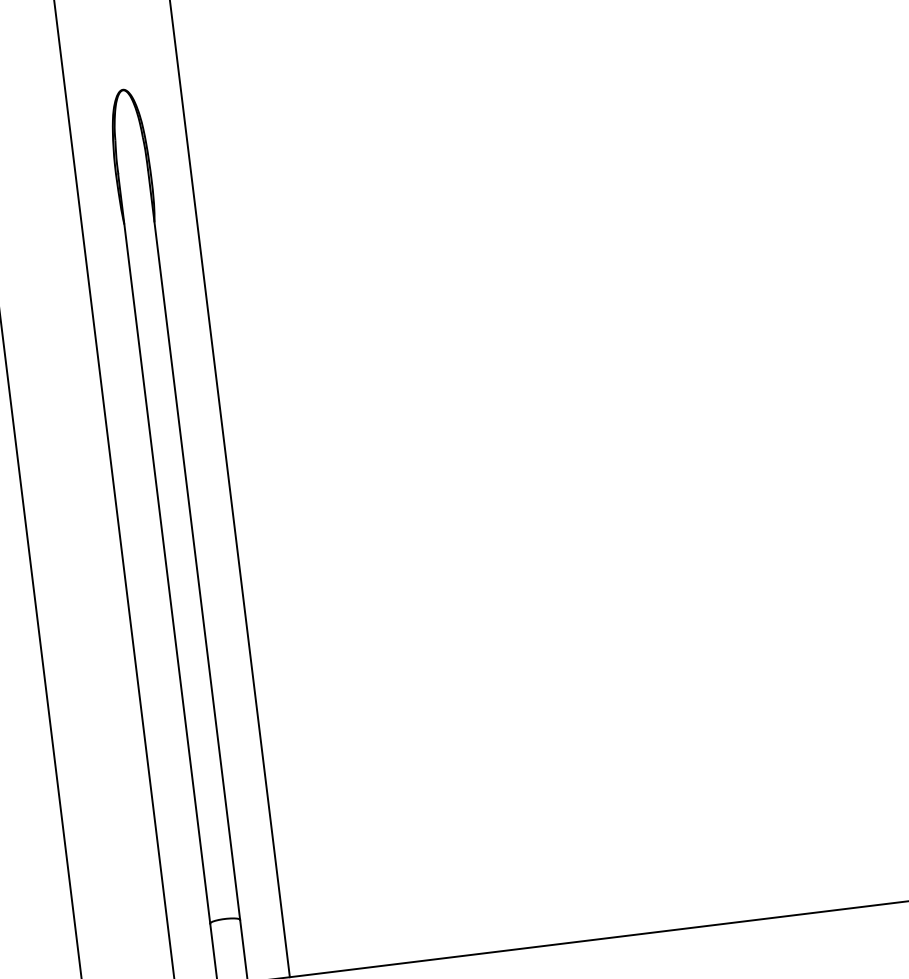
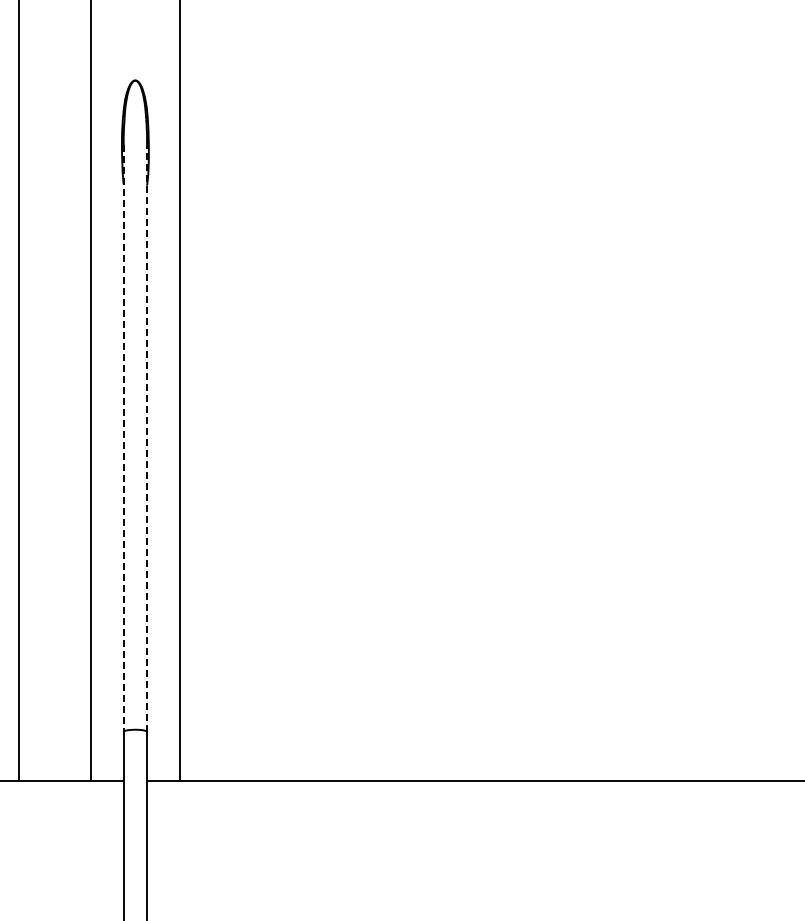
line: (194, 543) -> (147, 437), solid -> dashed
line: (164, 550) -> (123, 439), solid -> dashed

